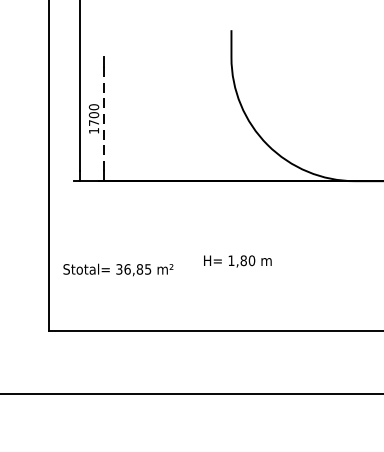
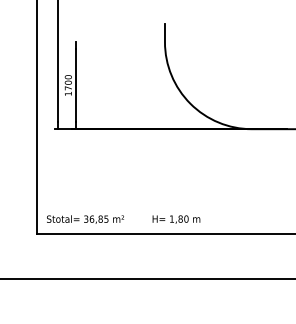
line: (104, 119) -> (75, 85), dashed -> solid
text: (237, 261) -> (176, 219), moved
text: (118, 269) -> (85, 219), moved

